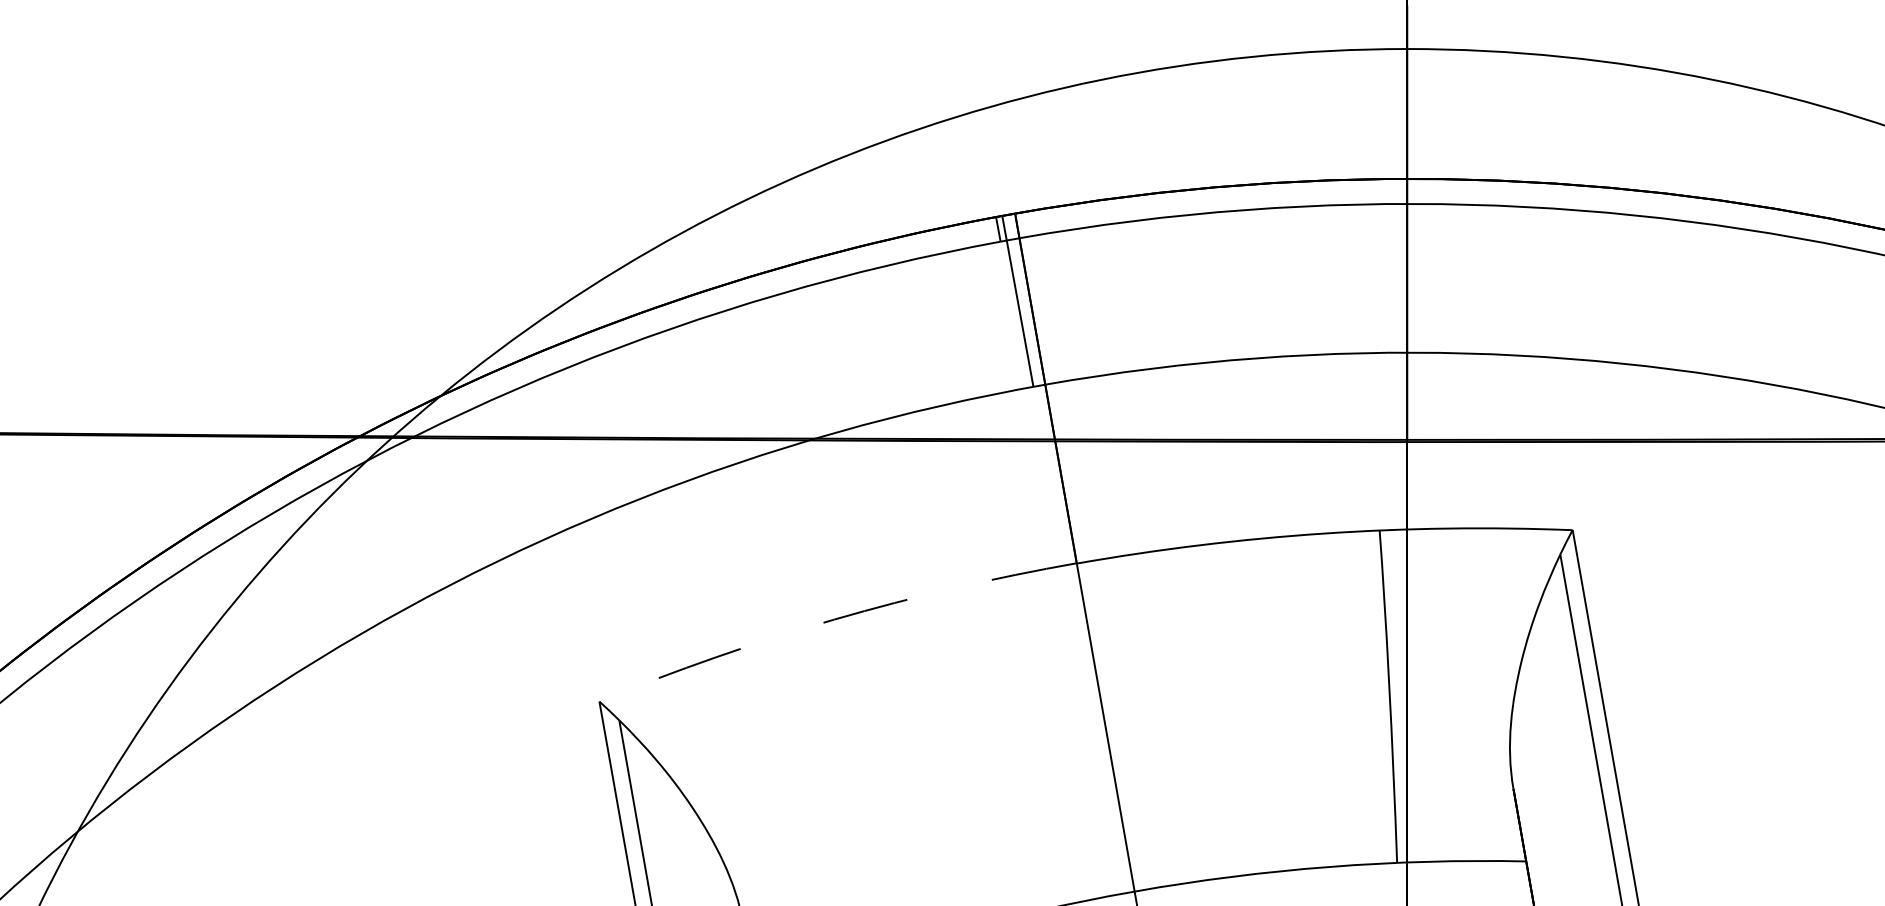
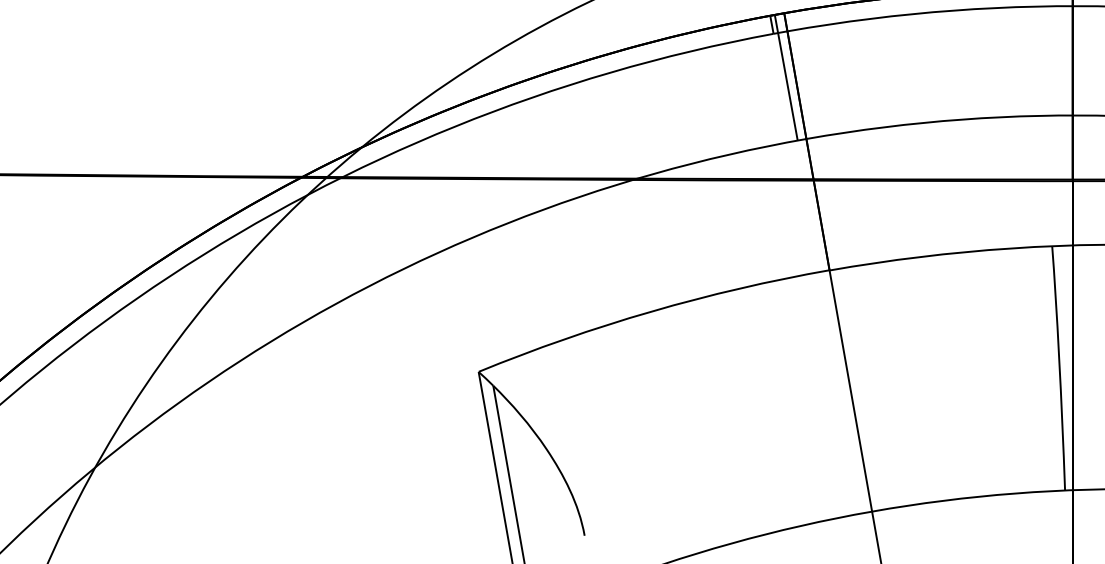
arc: (834, 619) -> (651, 311), dashed -> solid

